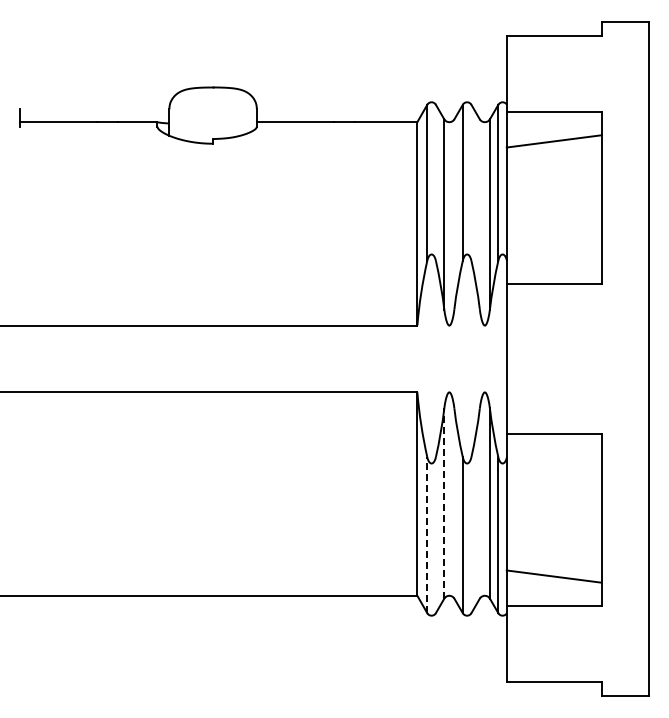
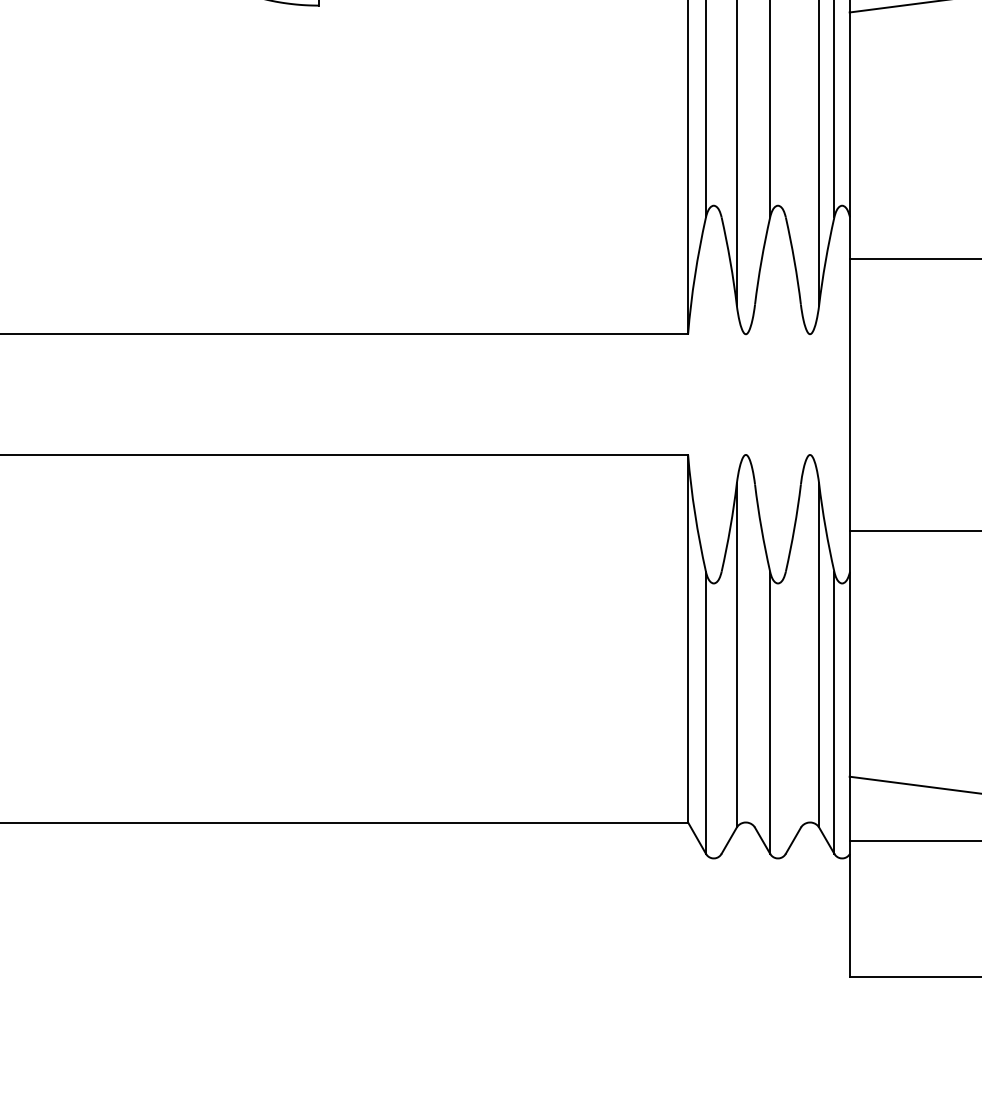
line: (444, 502) -> (737, 653), dashed -> solid
line: (427, 534) -> (706, 711), dashed -> solid

